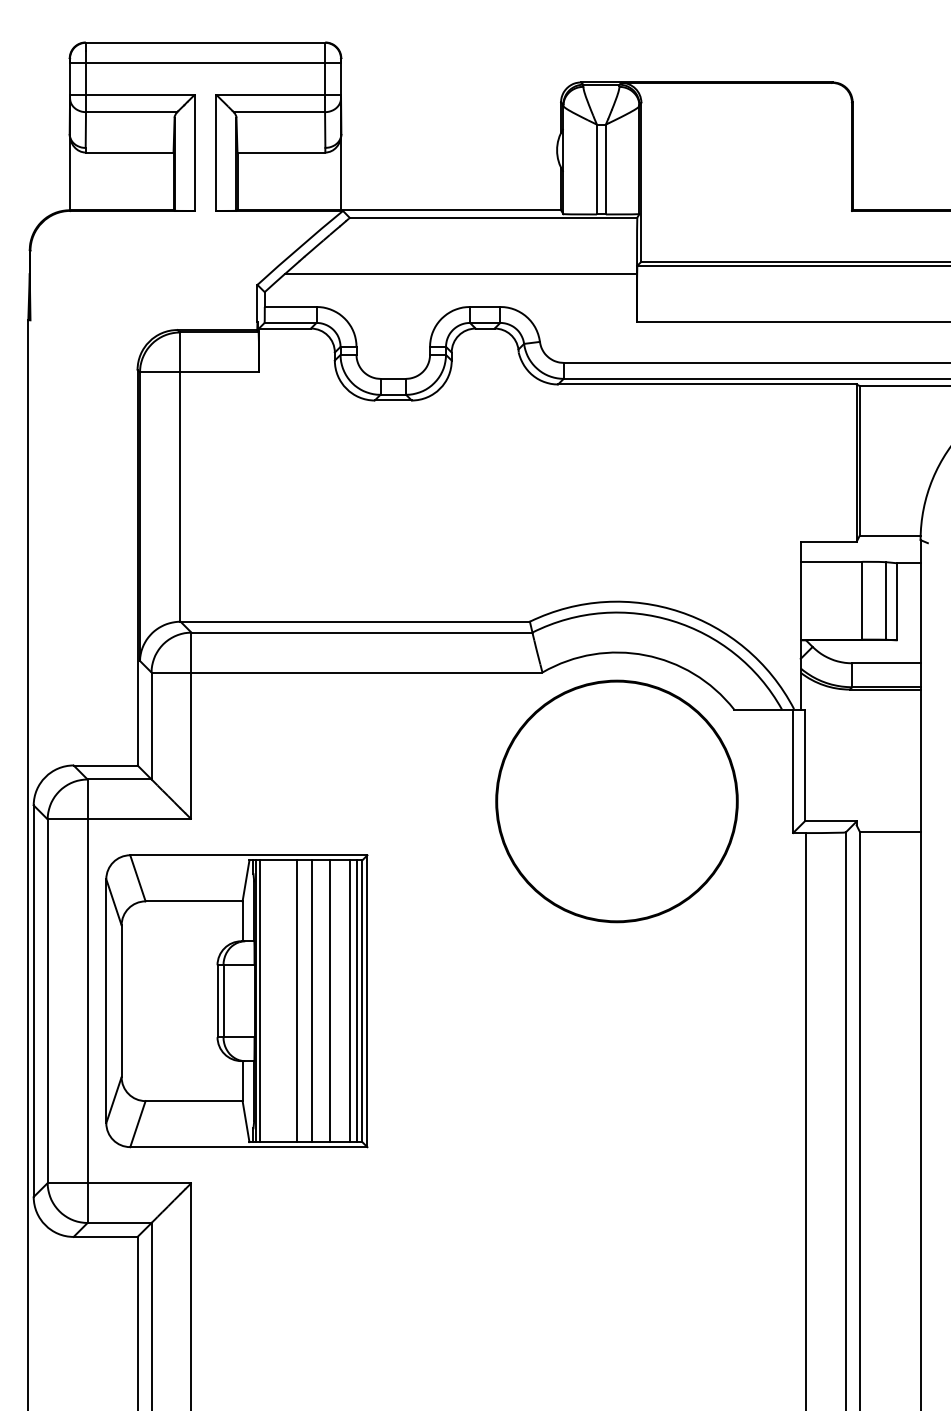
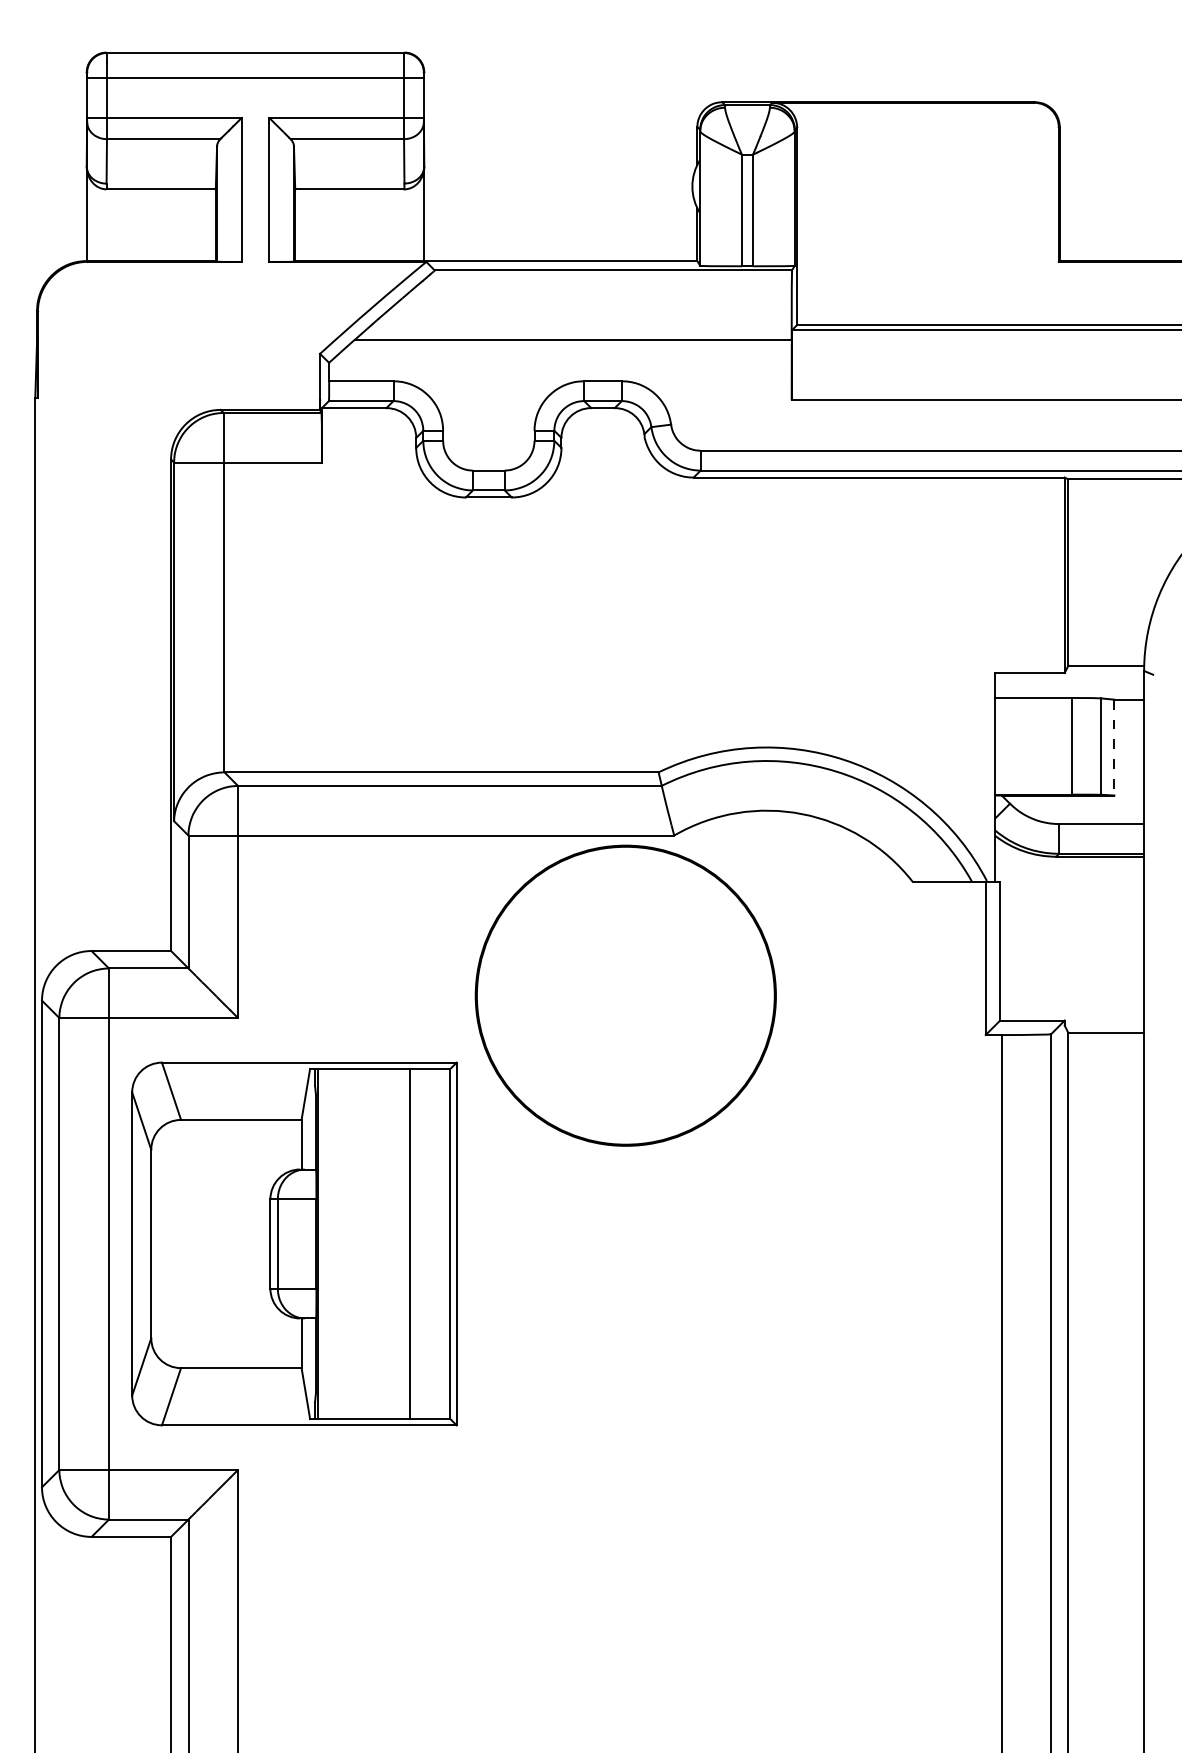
line: (896, 601) -> (1114, 747), solid -> dashed
part: (616, 801) -> (625, 995), moved
line: (260, 1000) -> (323, 1243), removed
line: (297, 1000) -> (369, 1243), removed
line: (311, 1000) -> (387, 1243), removed
line: (349, 1000) -> (434, 1243), removed
line: (357, 1000) -> (444, 1243), removed

